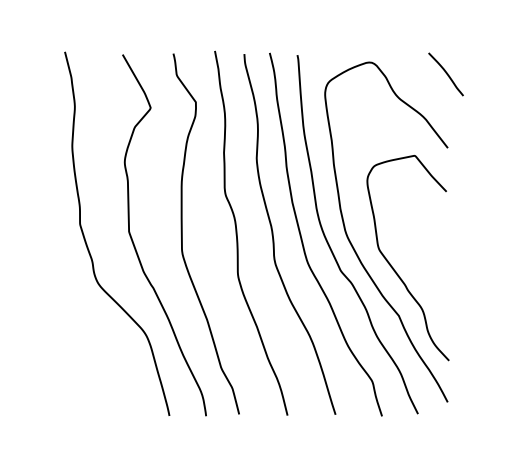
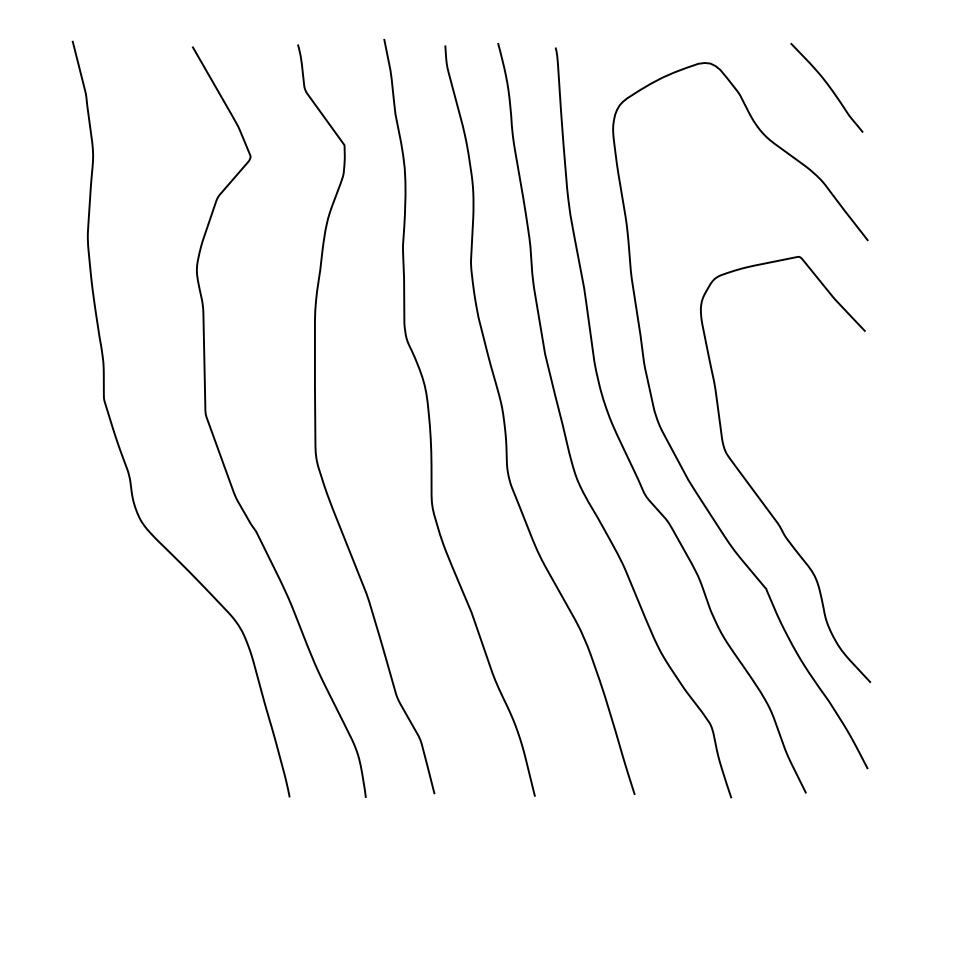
curve: (445, 73) -> (825, 85), moved

